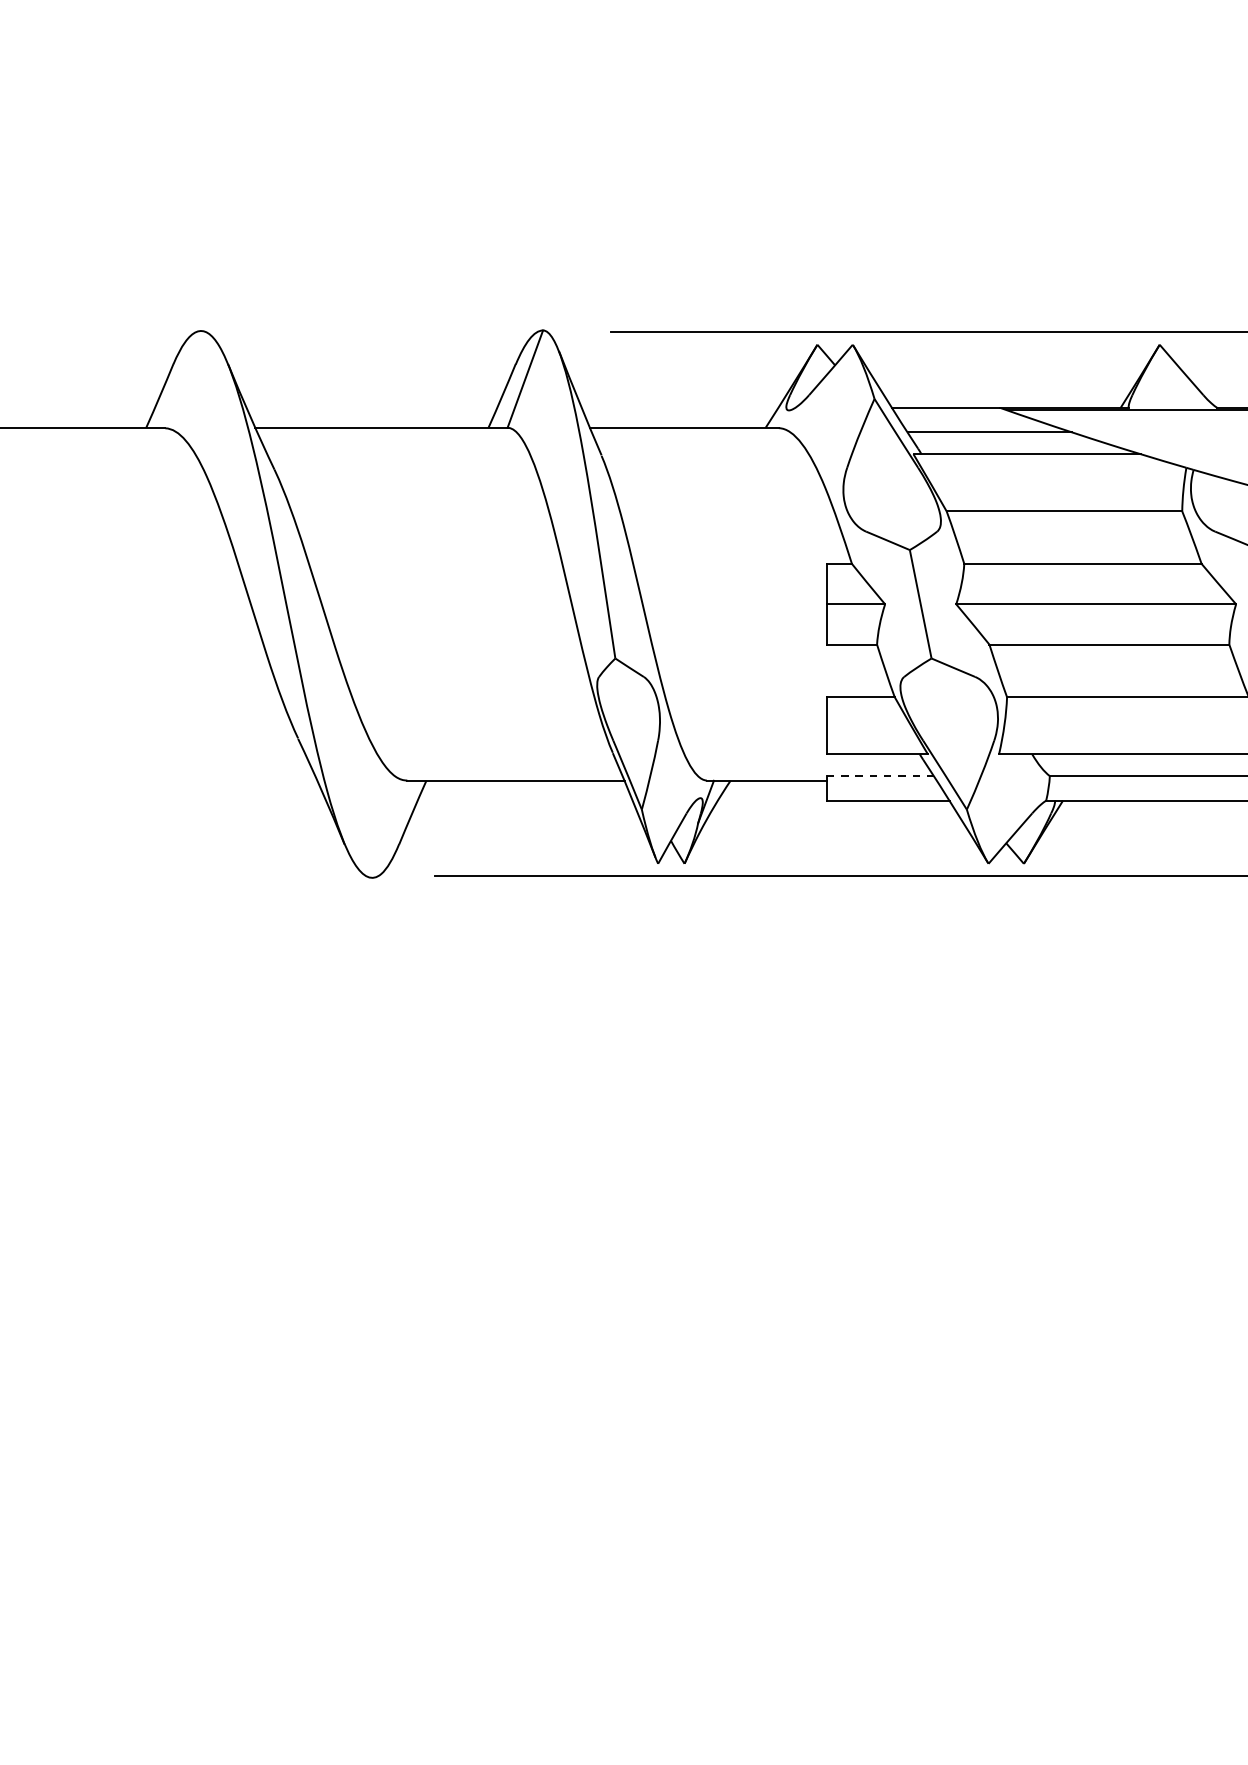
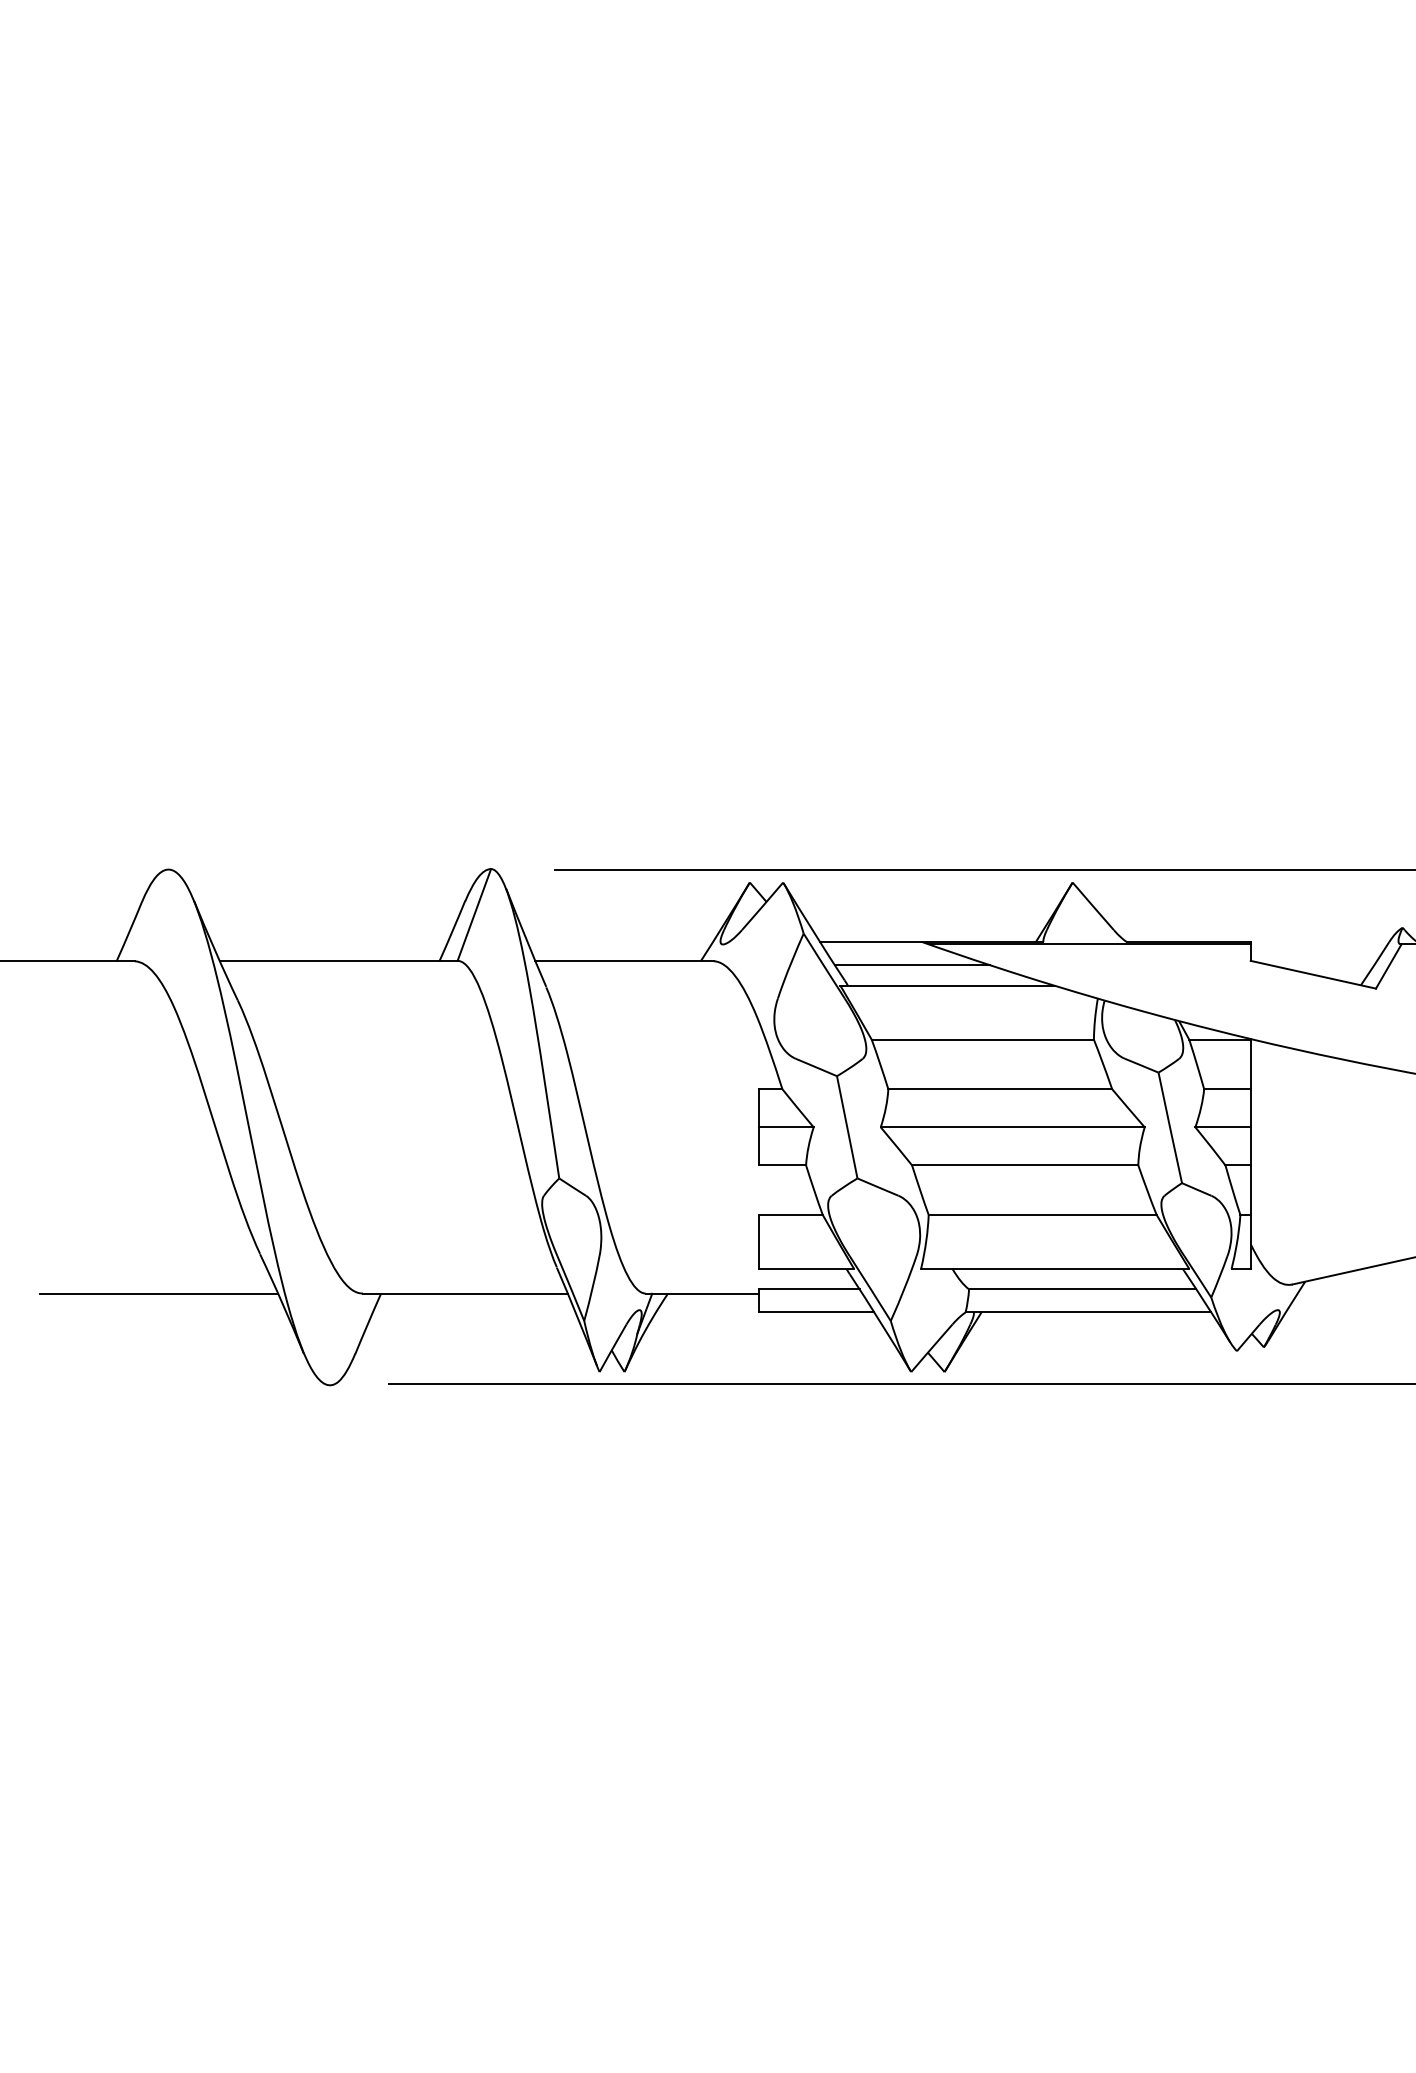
line: (880, 776) -> (809, 1289), dashed -> solid
line: (191, 780) -> (159, 1293), added

